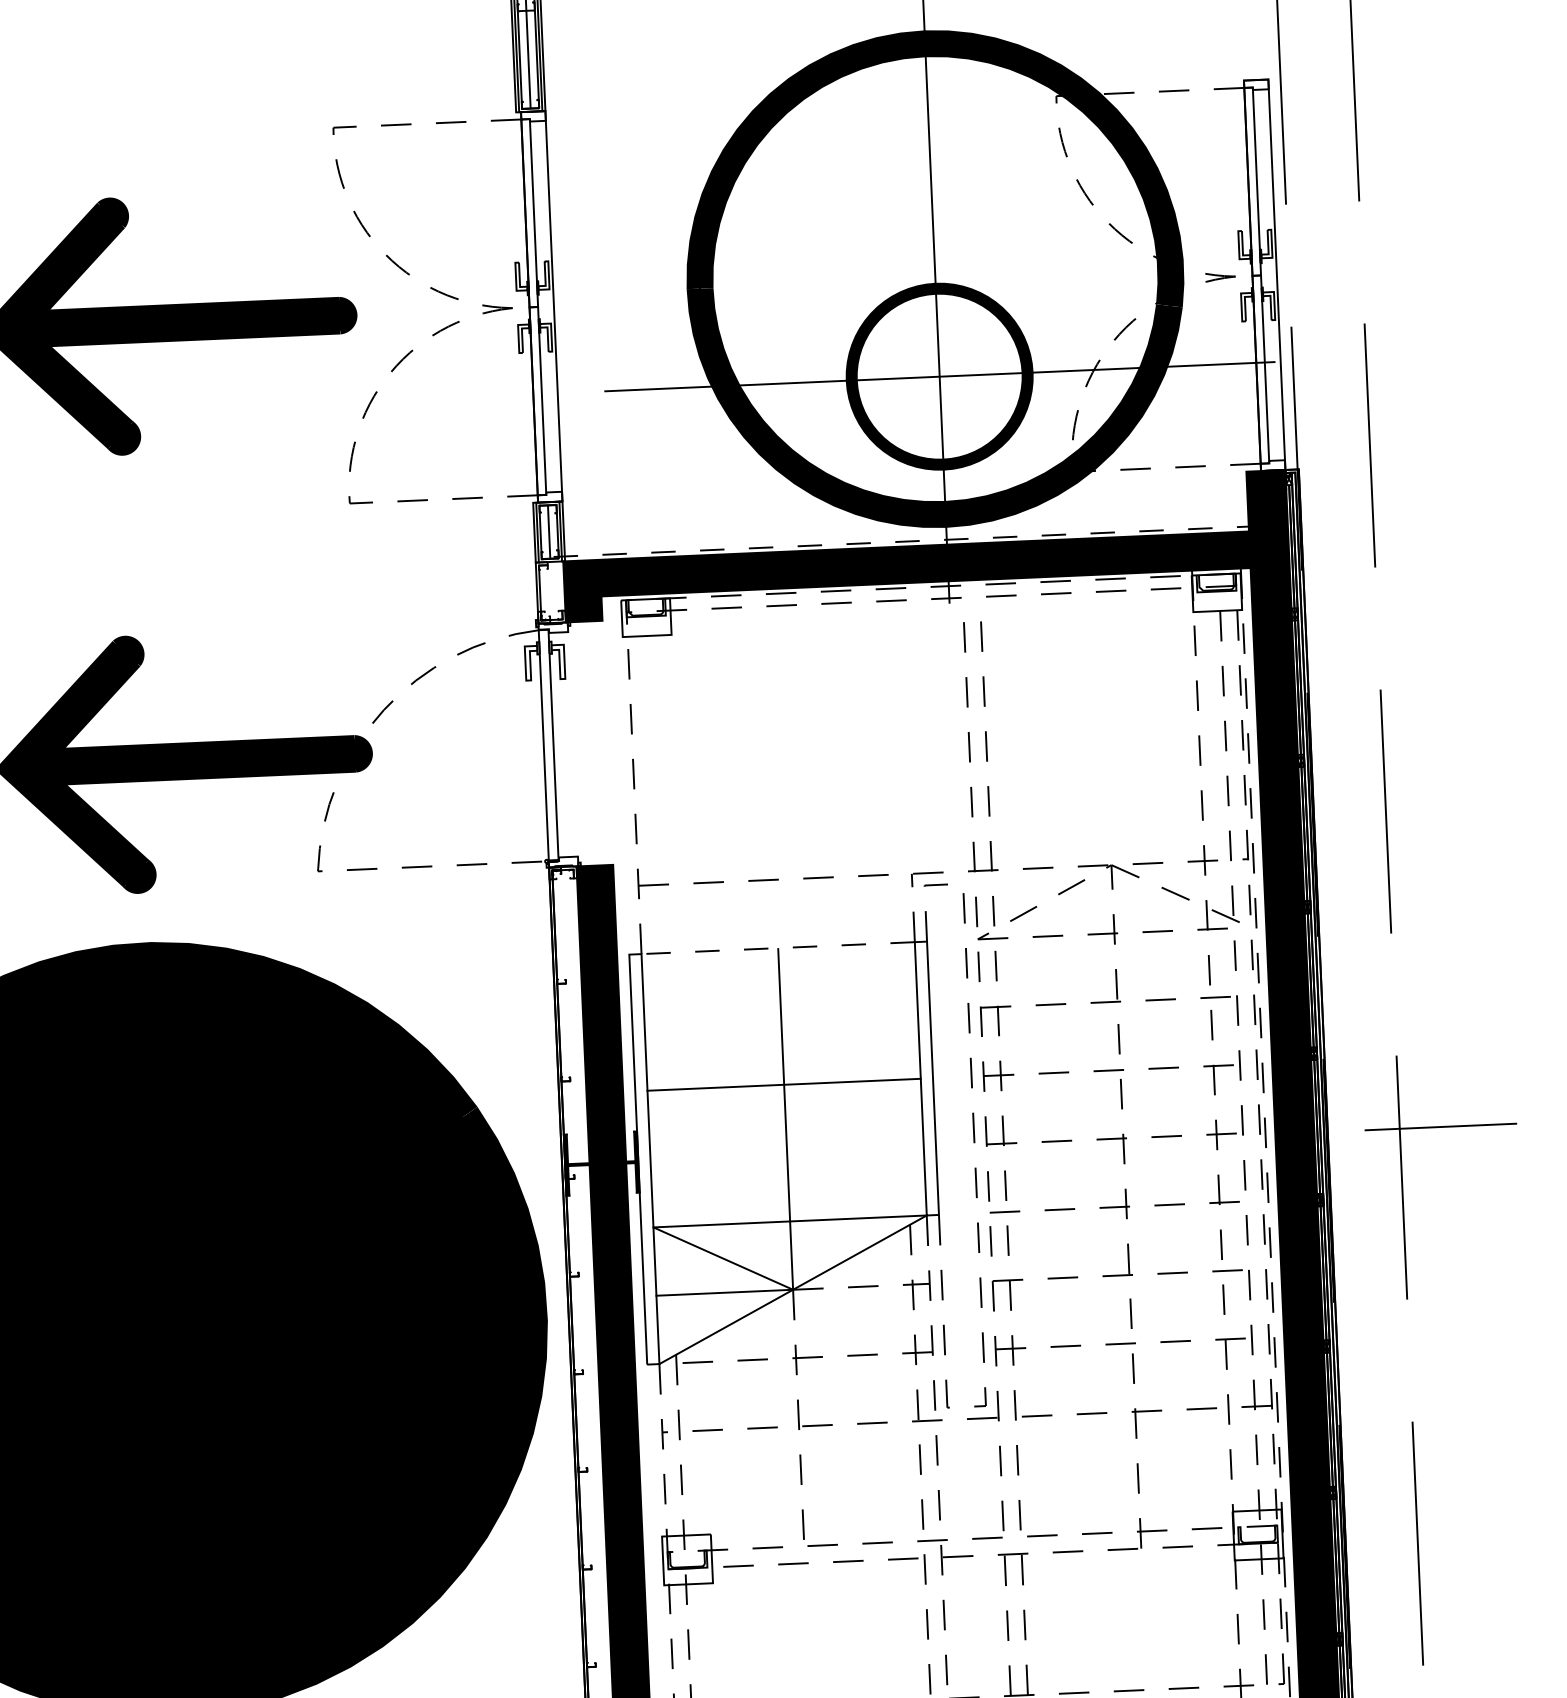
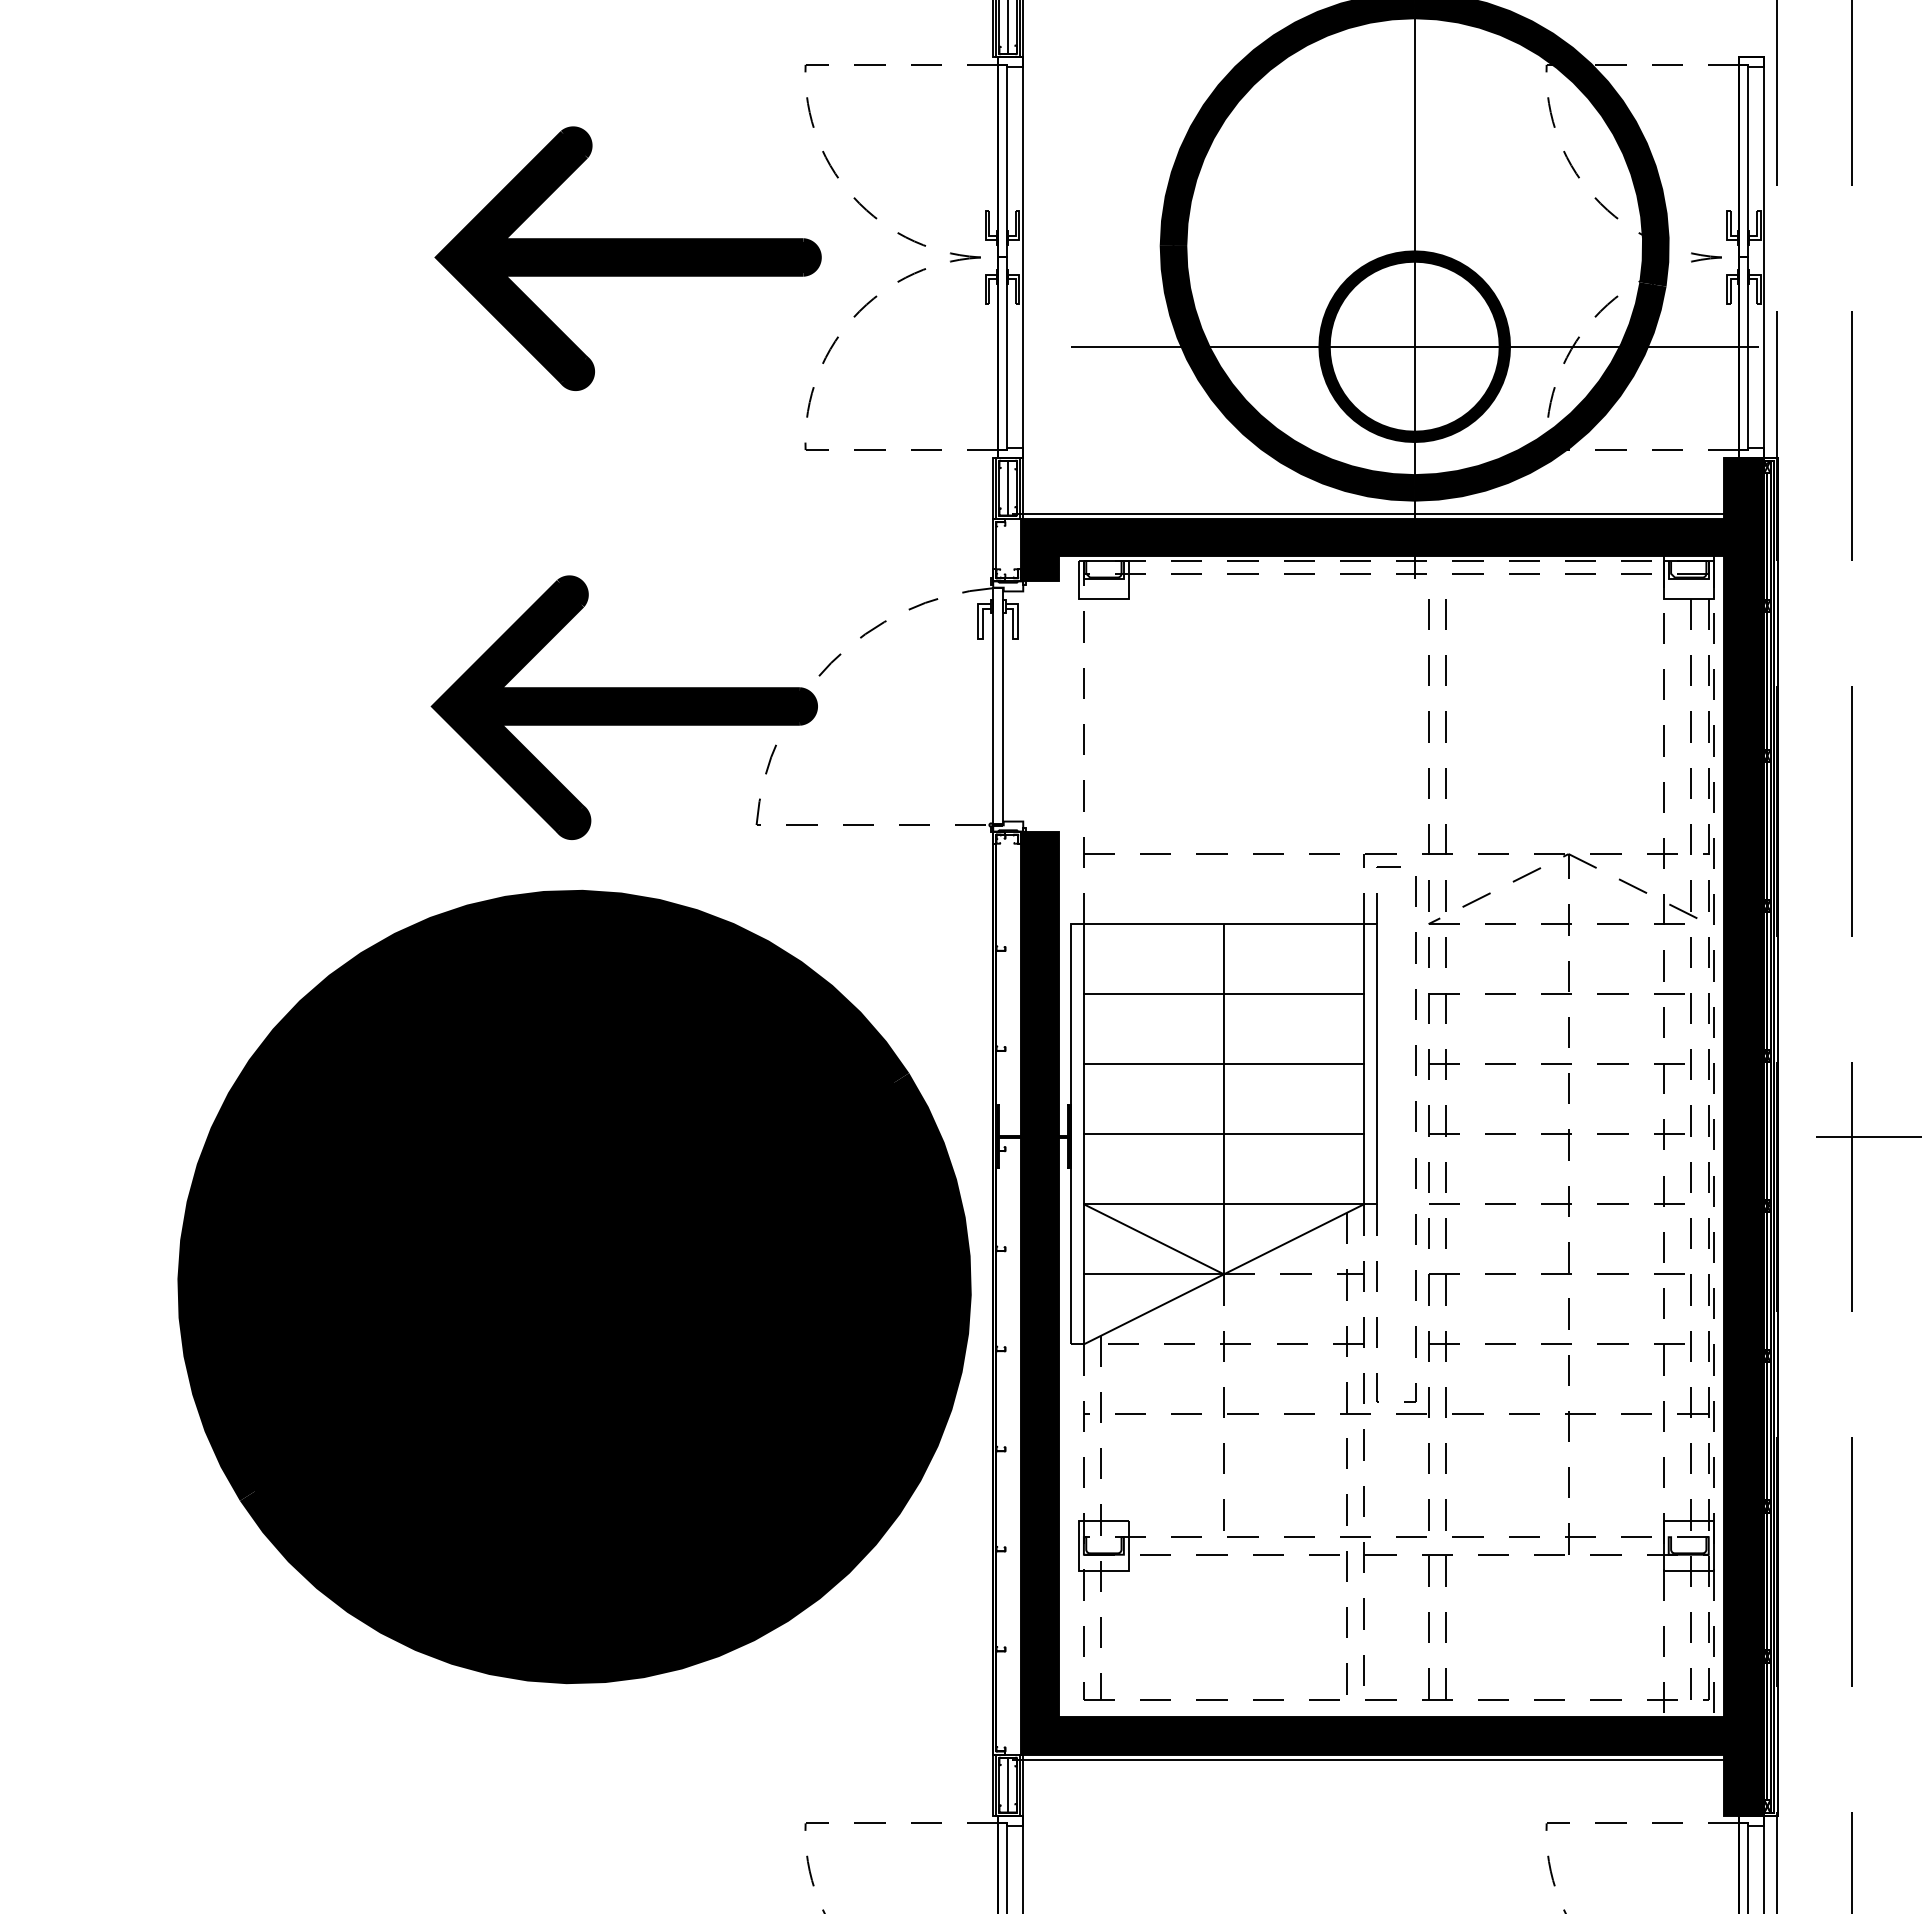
line: (901, 541) -> (1368, 513), dashed -> solid
line: (777, 948) -> (1223, 924), dashed -> solid
line: (780, 1016) -> (1223, 994), added
line: (786, 1153) -> (1223, 1134), added

